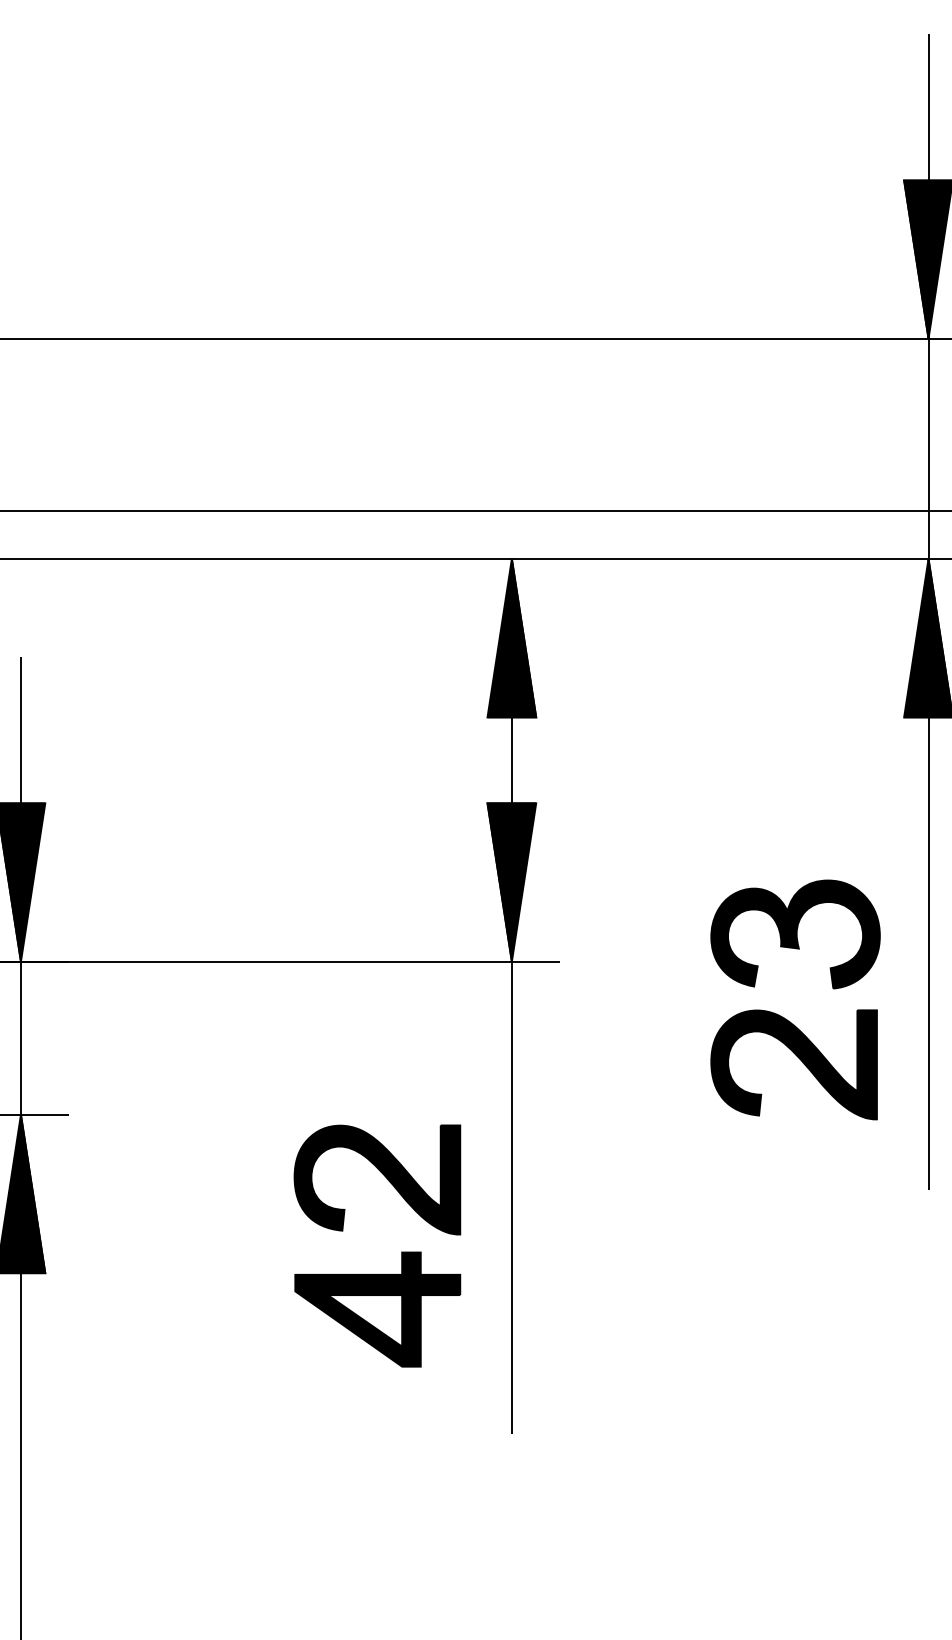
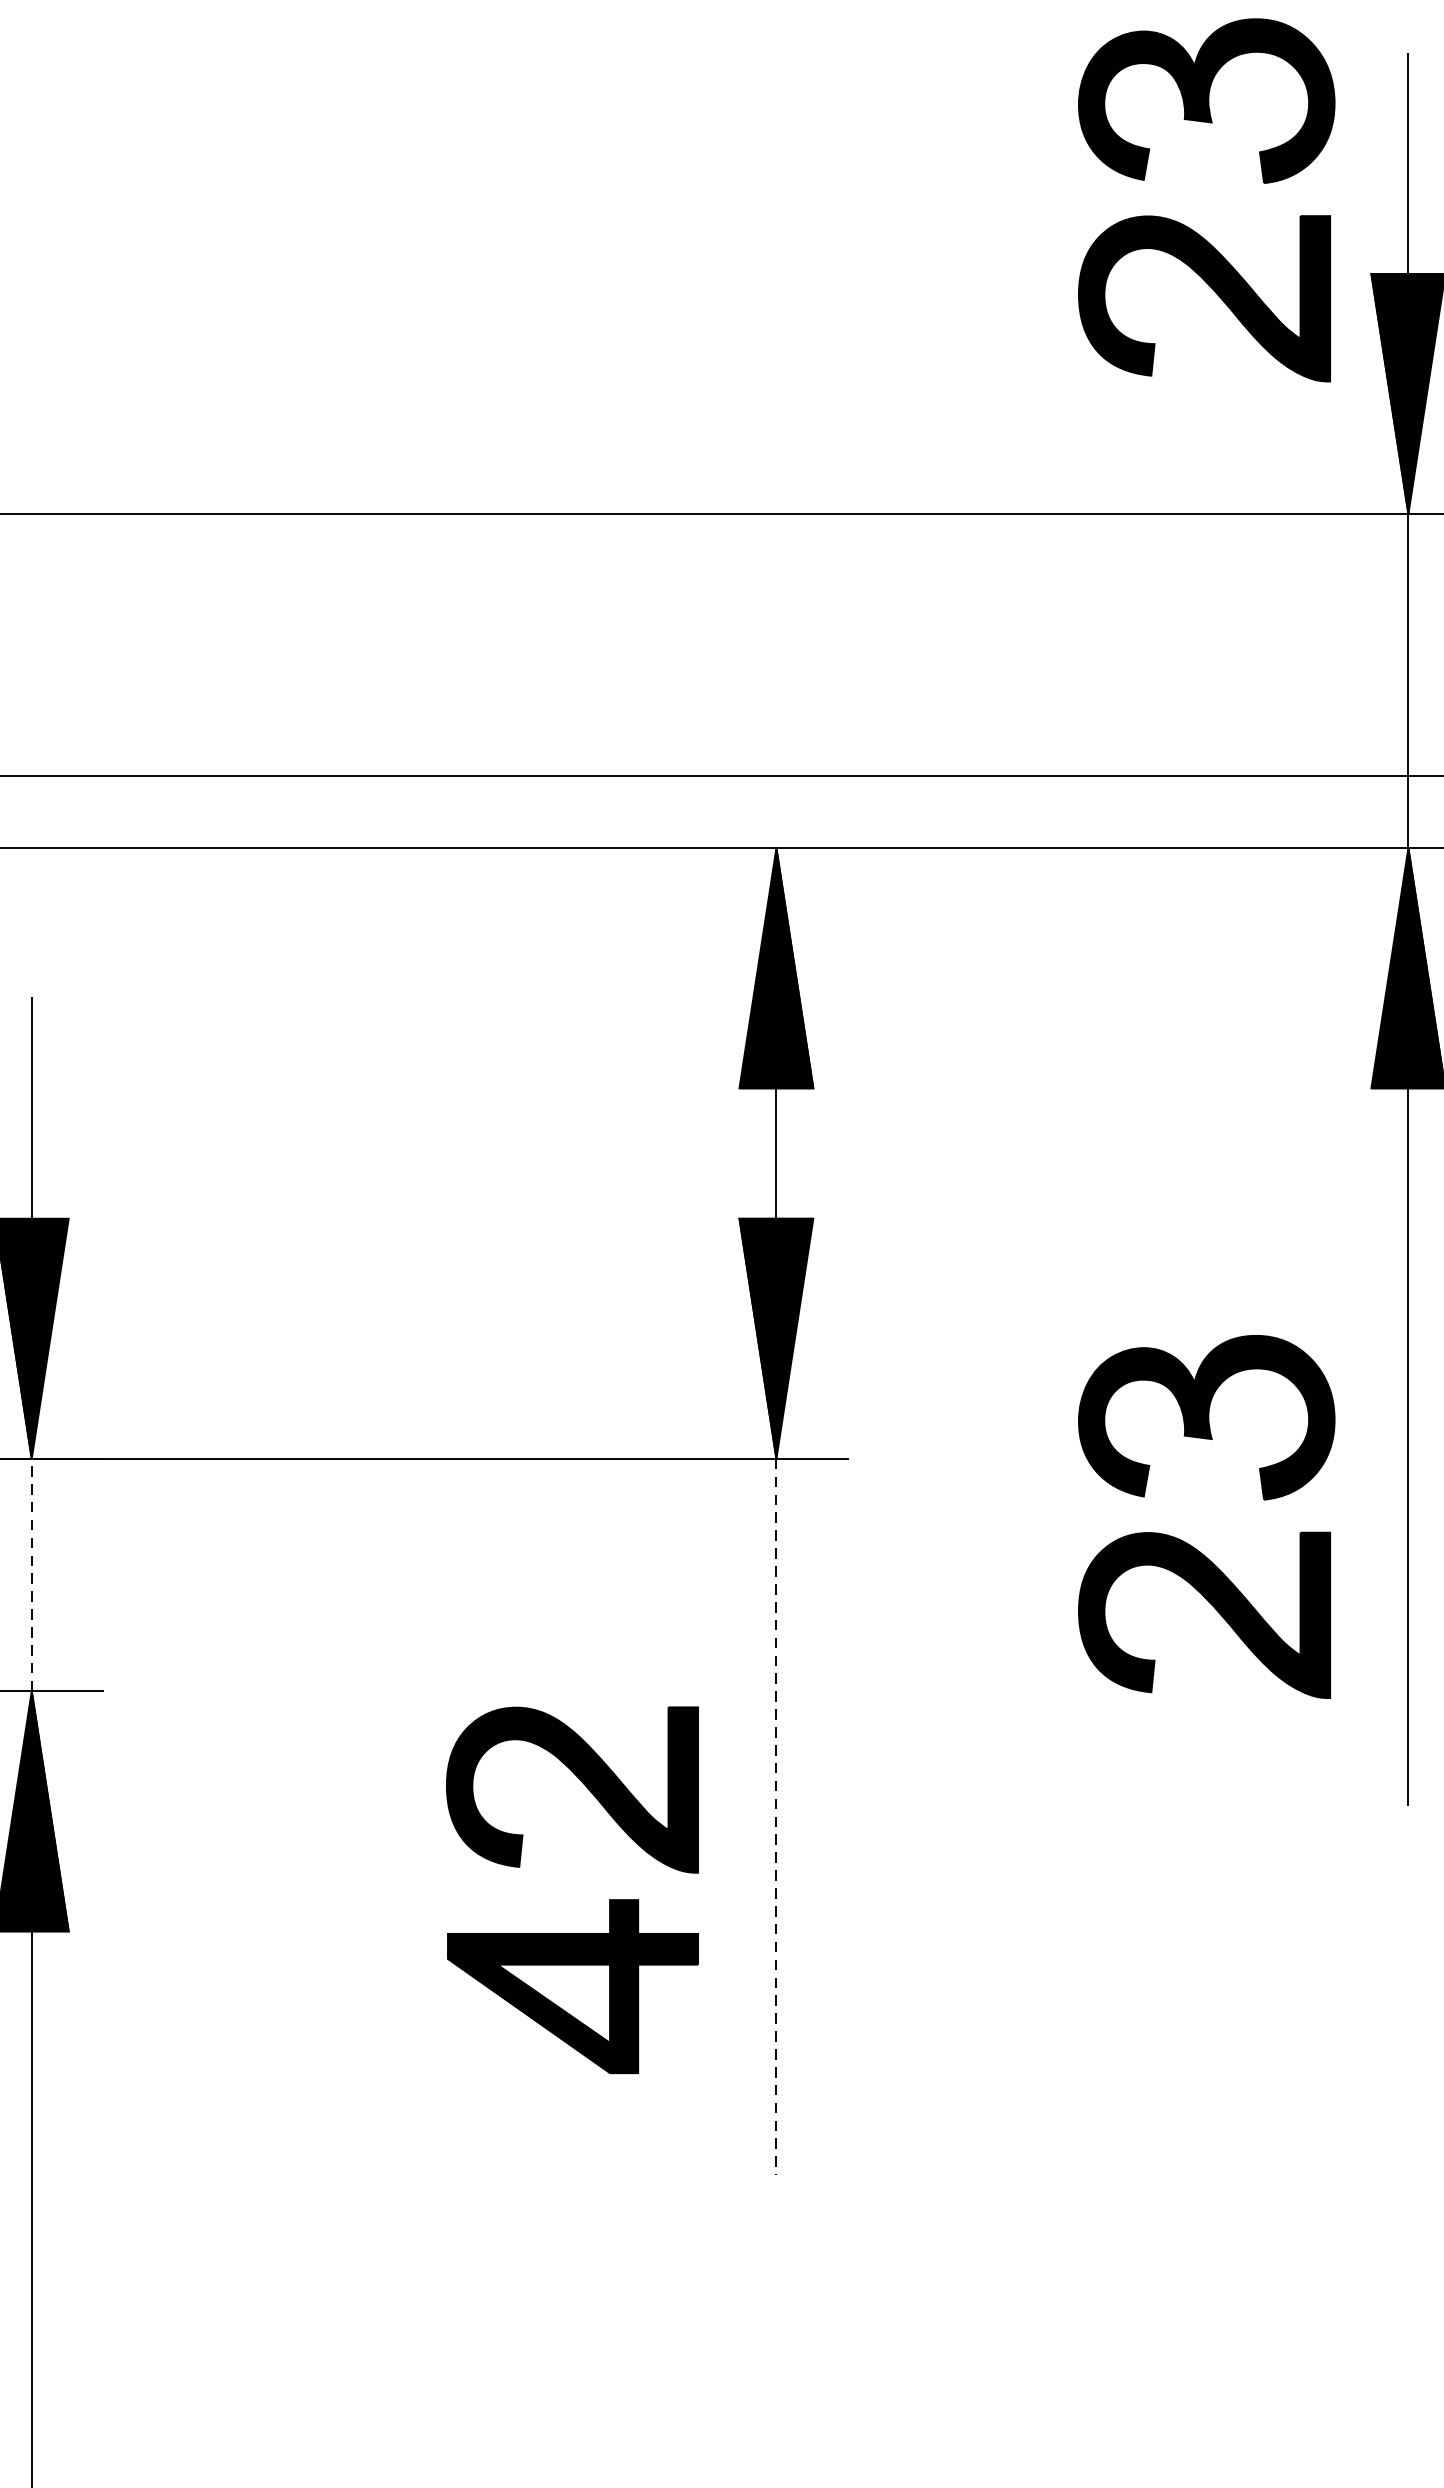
part: (784, 149) -> (1189, 226), added
line: (20, 1038) -> (31, 1575), solid -> dashed
line: (511, 1198) -> (775, 1818), solid -> dashed

